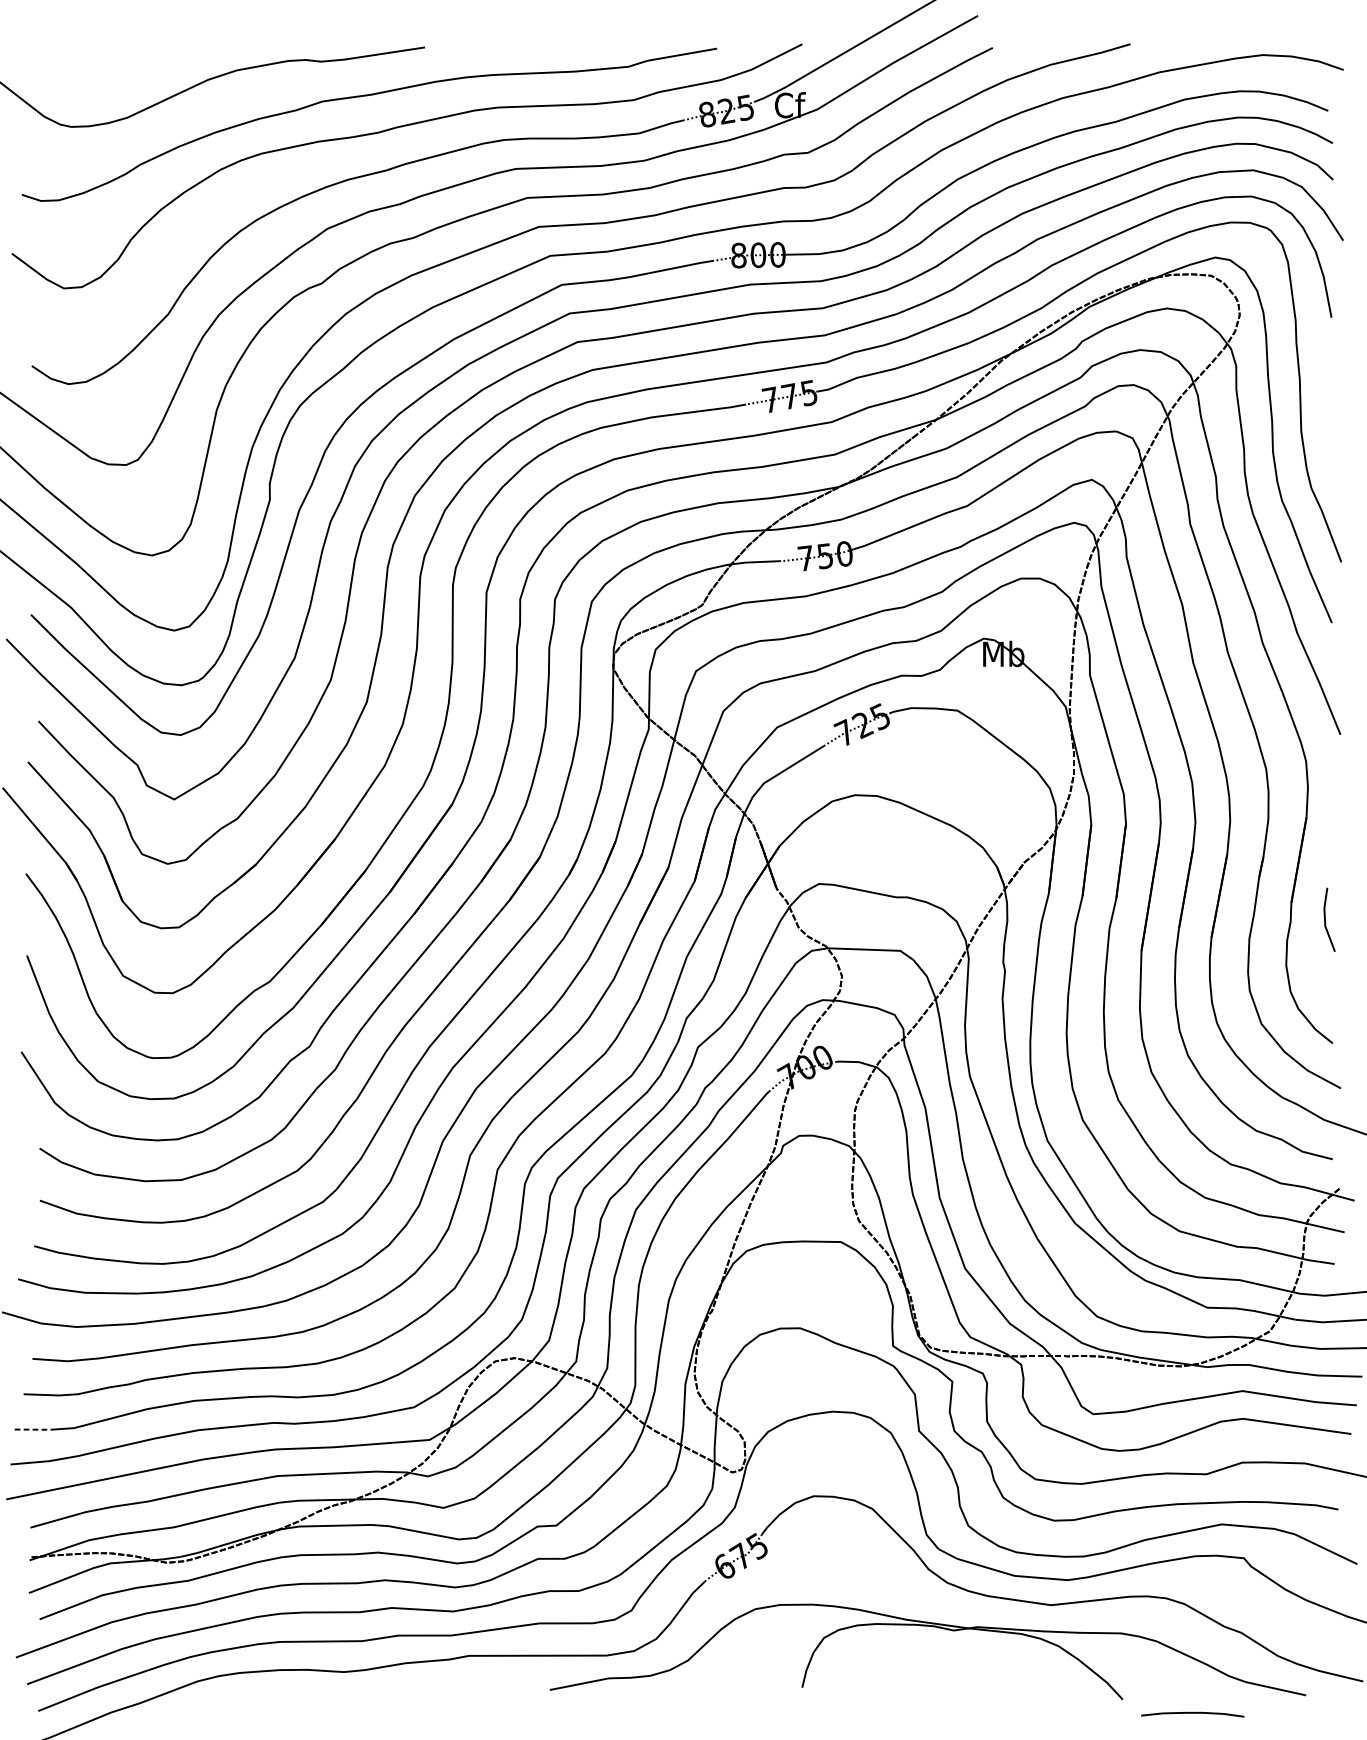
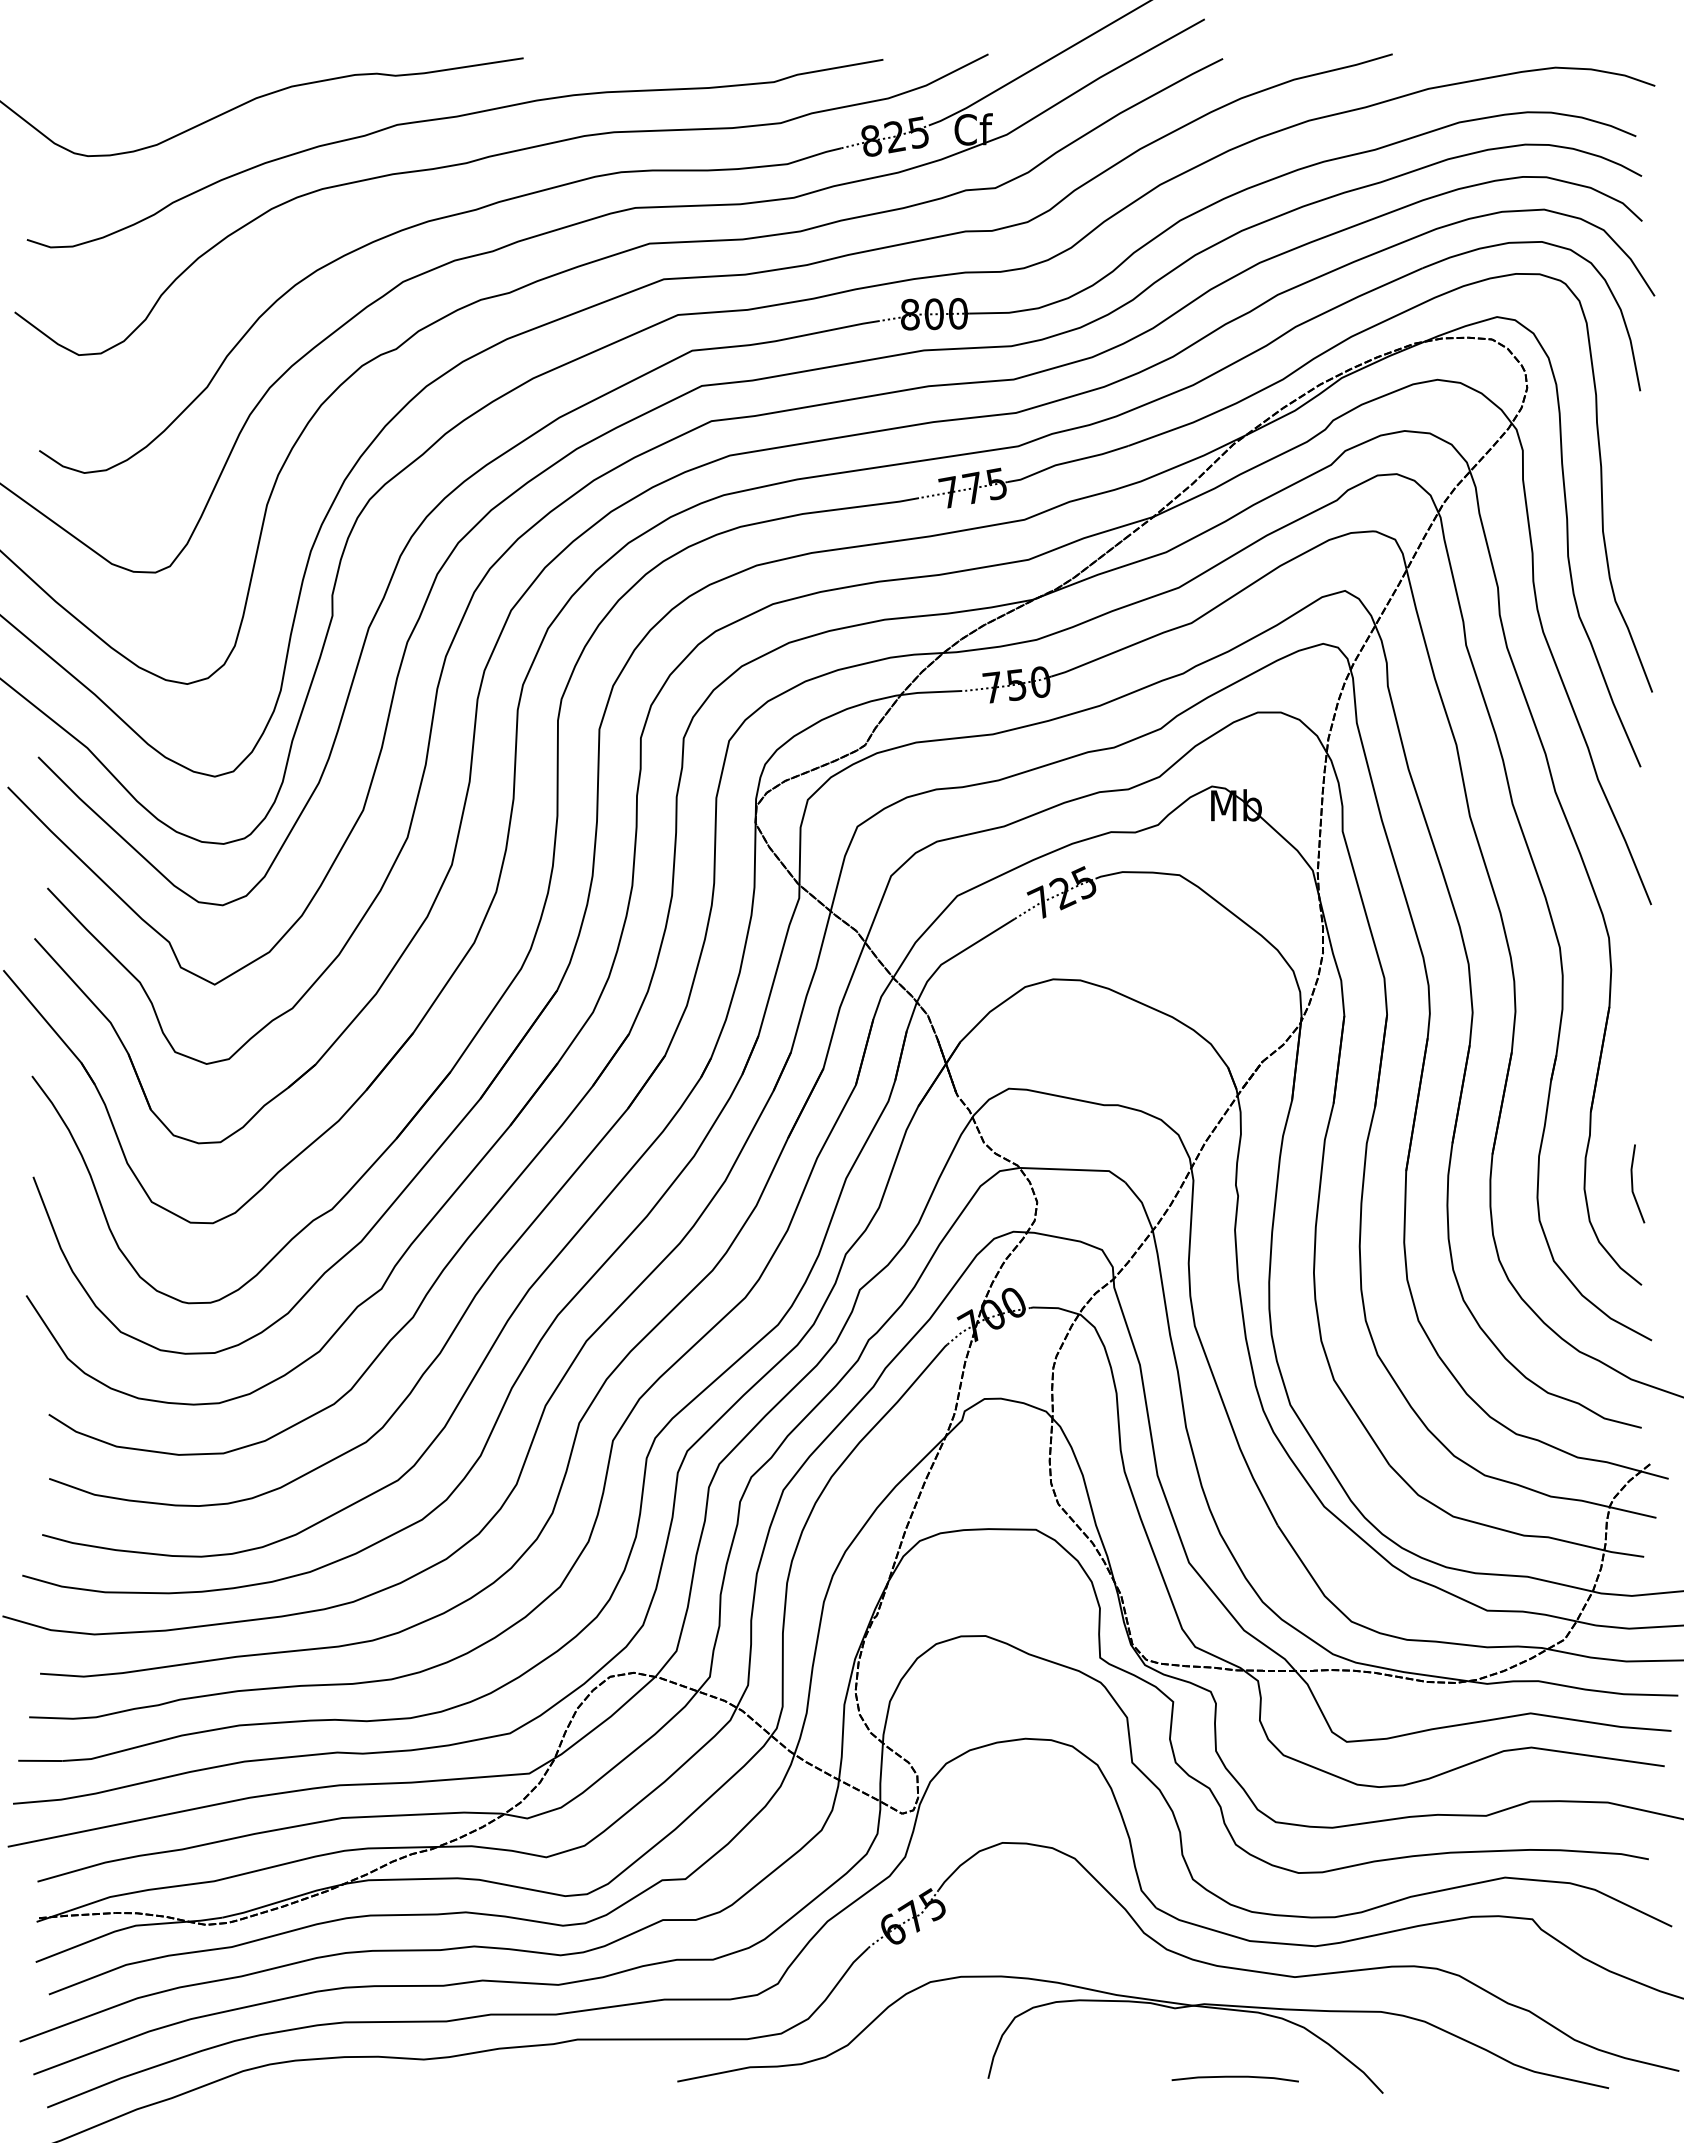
line: (1326, 919) -> (1633, 1183), moved
line: (32, 1429) -> (40, 1760), dashed -> solid
curve: (1192, 1713) -> (1234, 2077), moved

